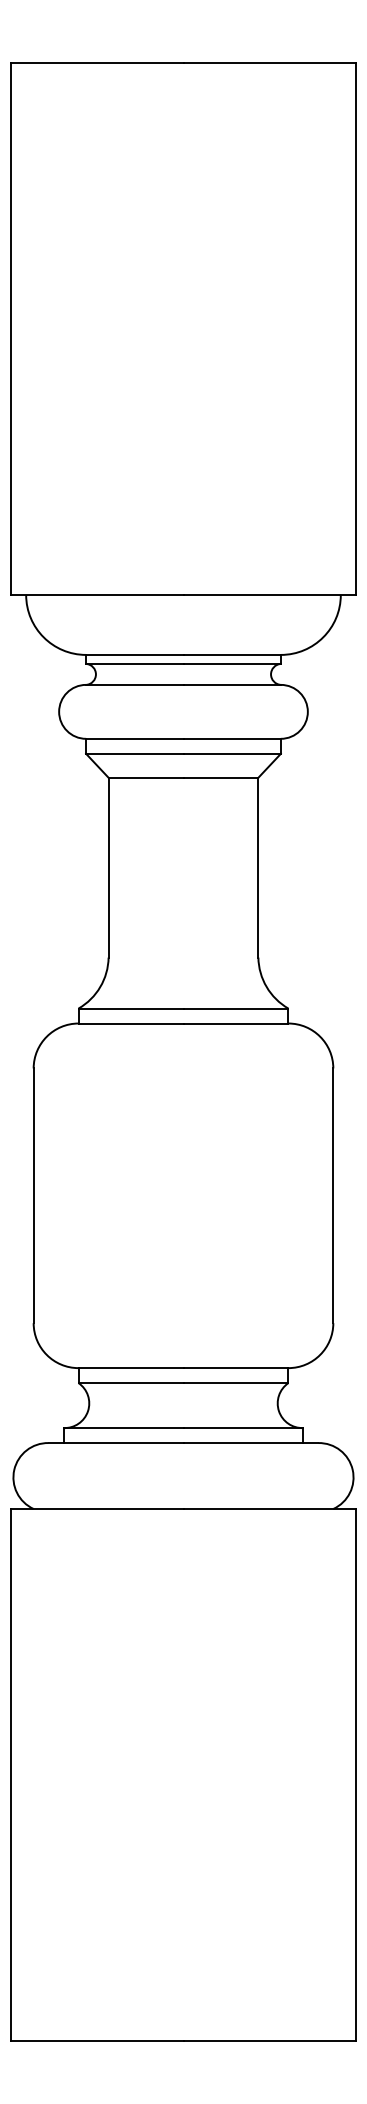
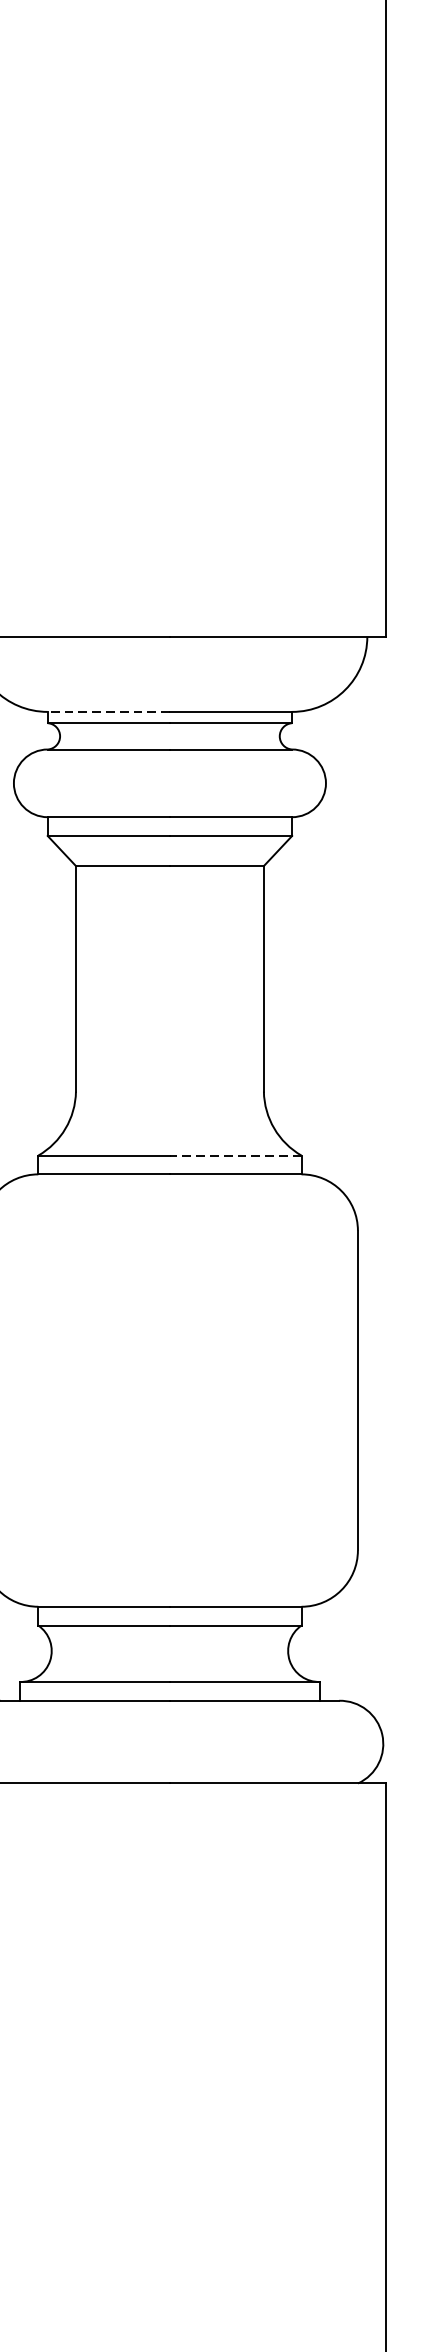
line: (134, 654) -> (108, 711), solid -> dashed
line: (235, 1008) -> (235, 1155), solid -> dashed

